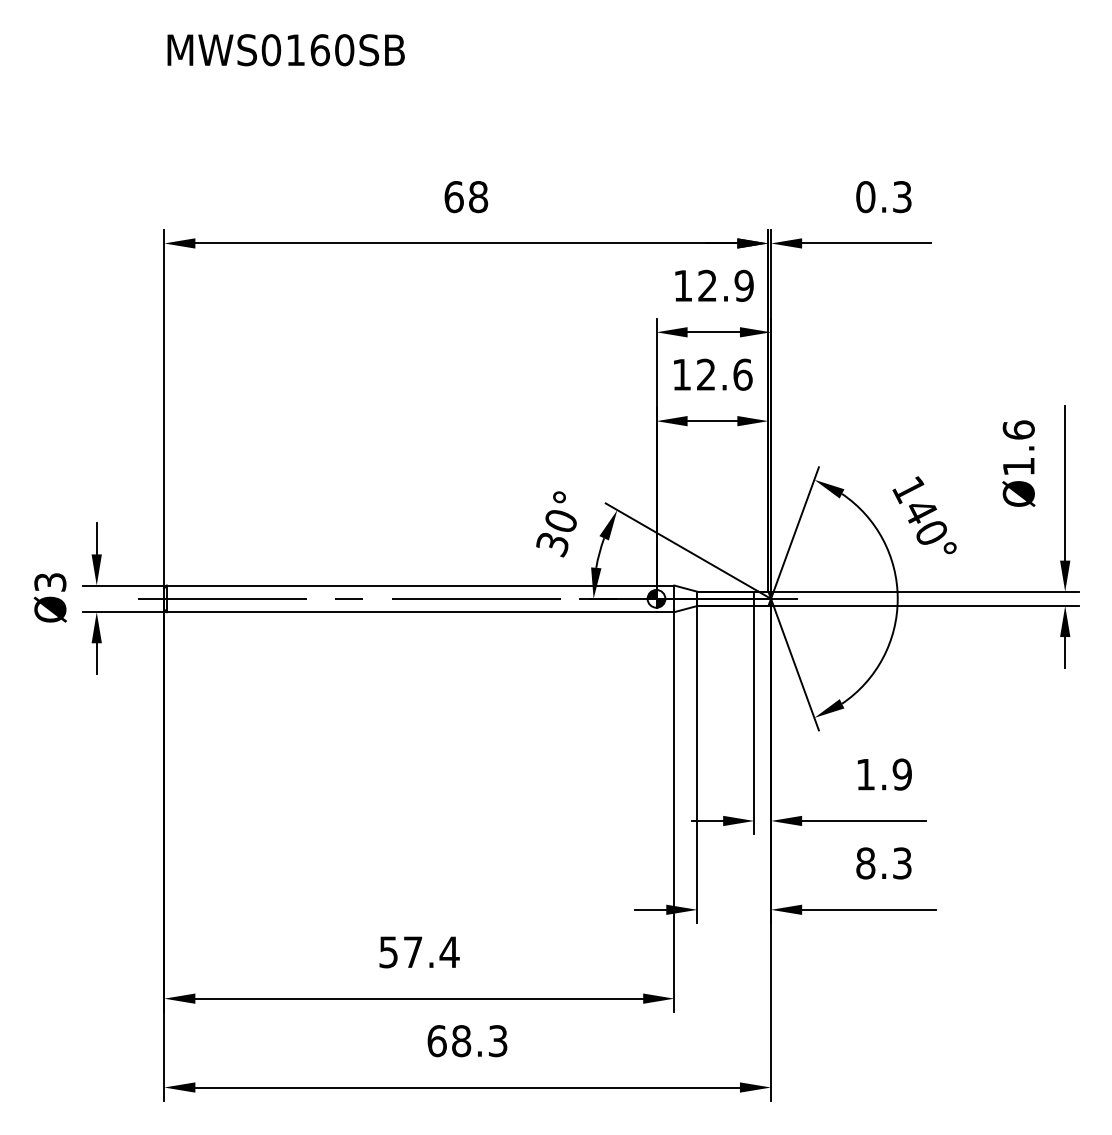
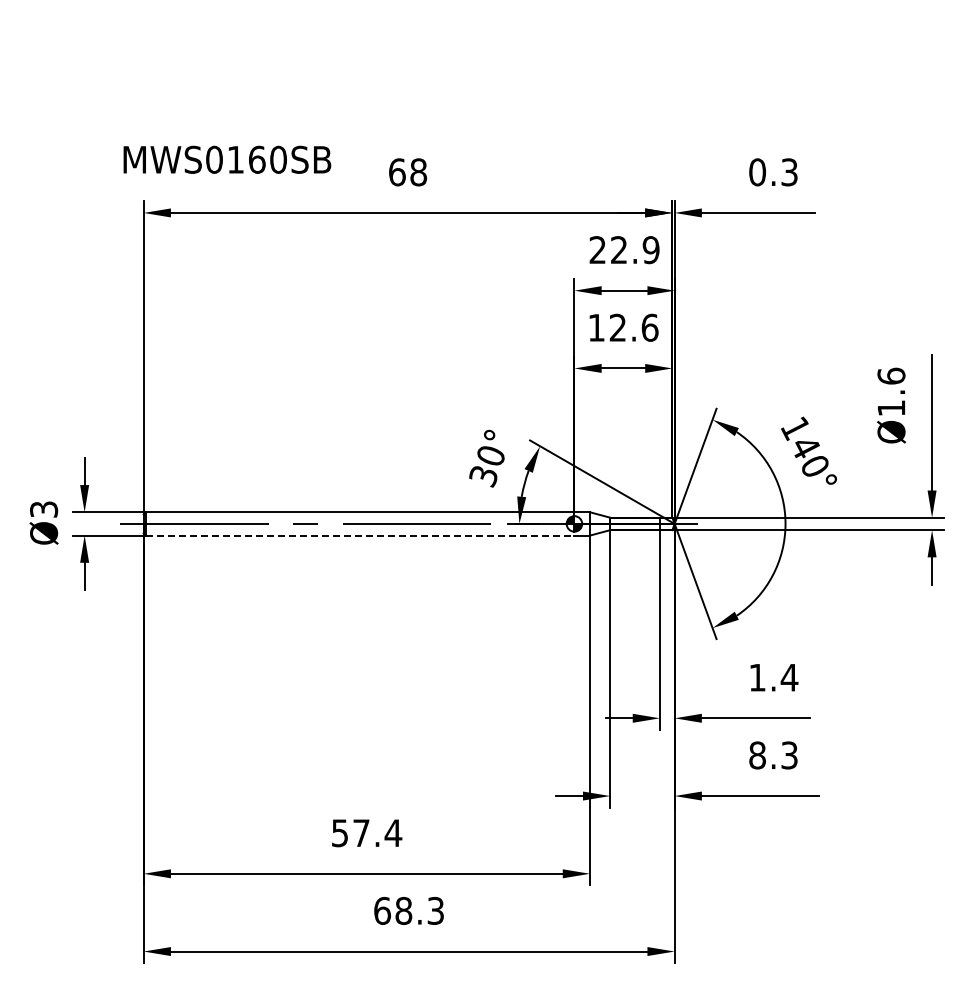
text: (286, 49) -> (227, 159), moved
text: (682, 285) -> (597, 249), 12.9 -> 22.9
line: (412, 612) -> (360, 535), solid -> dashed
text: (902, 774) -> (789, 677), 1.9 -> 1.4

